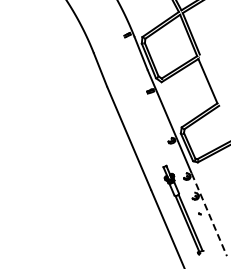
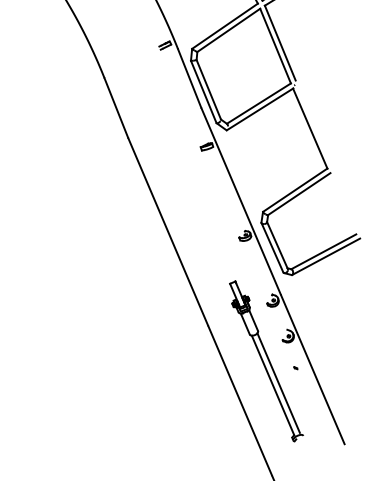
line: (209, 214) -> (313, 369), dashed -> solid

